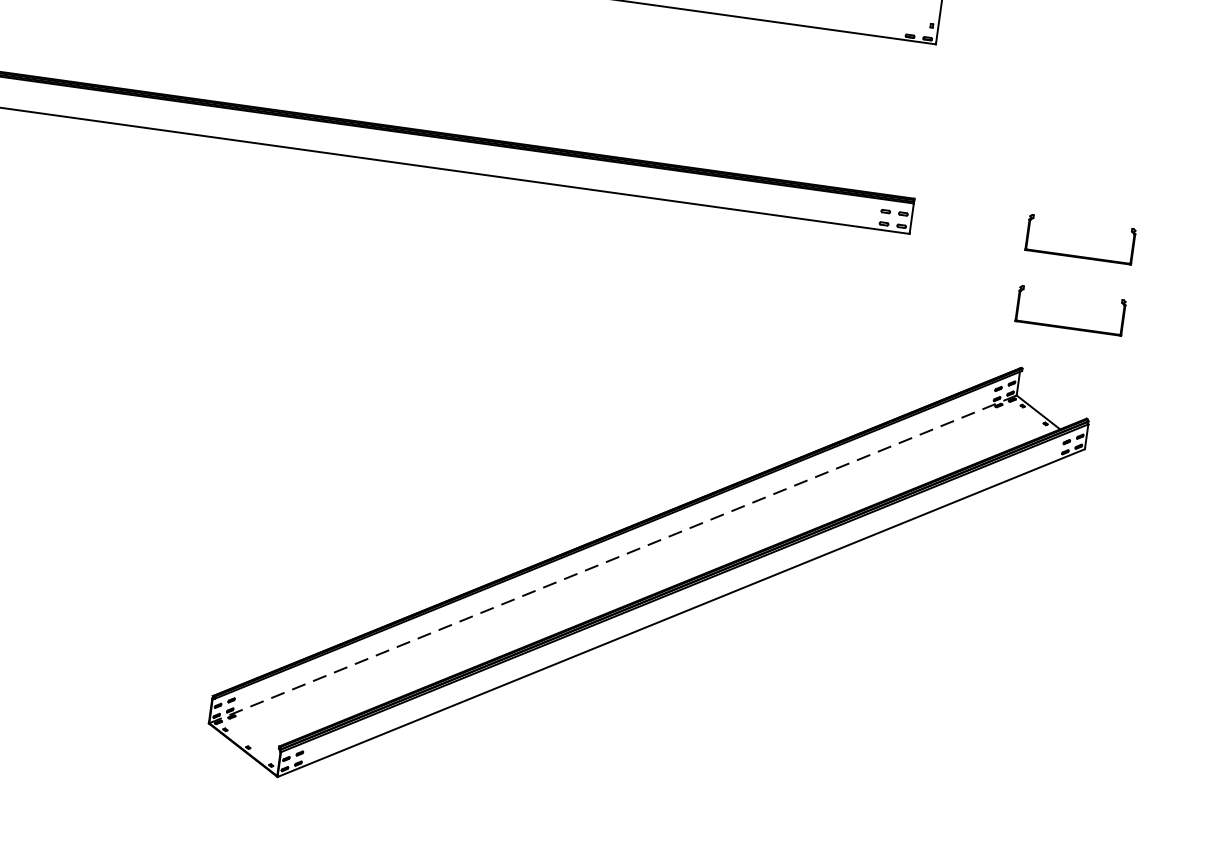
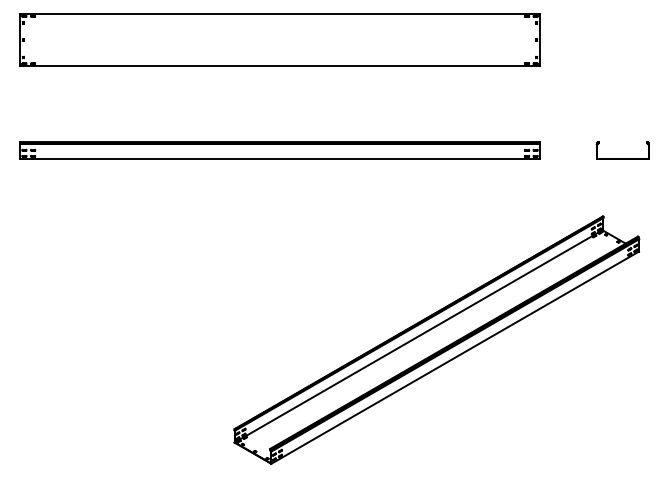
part: (1067, 326) -> (622, 193), removed
line: (612, 559) -> (418, 336), dashed -> solid

